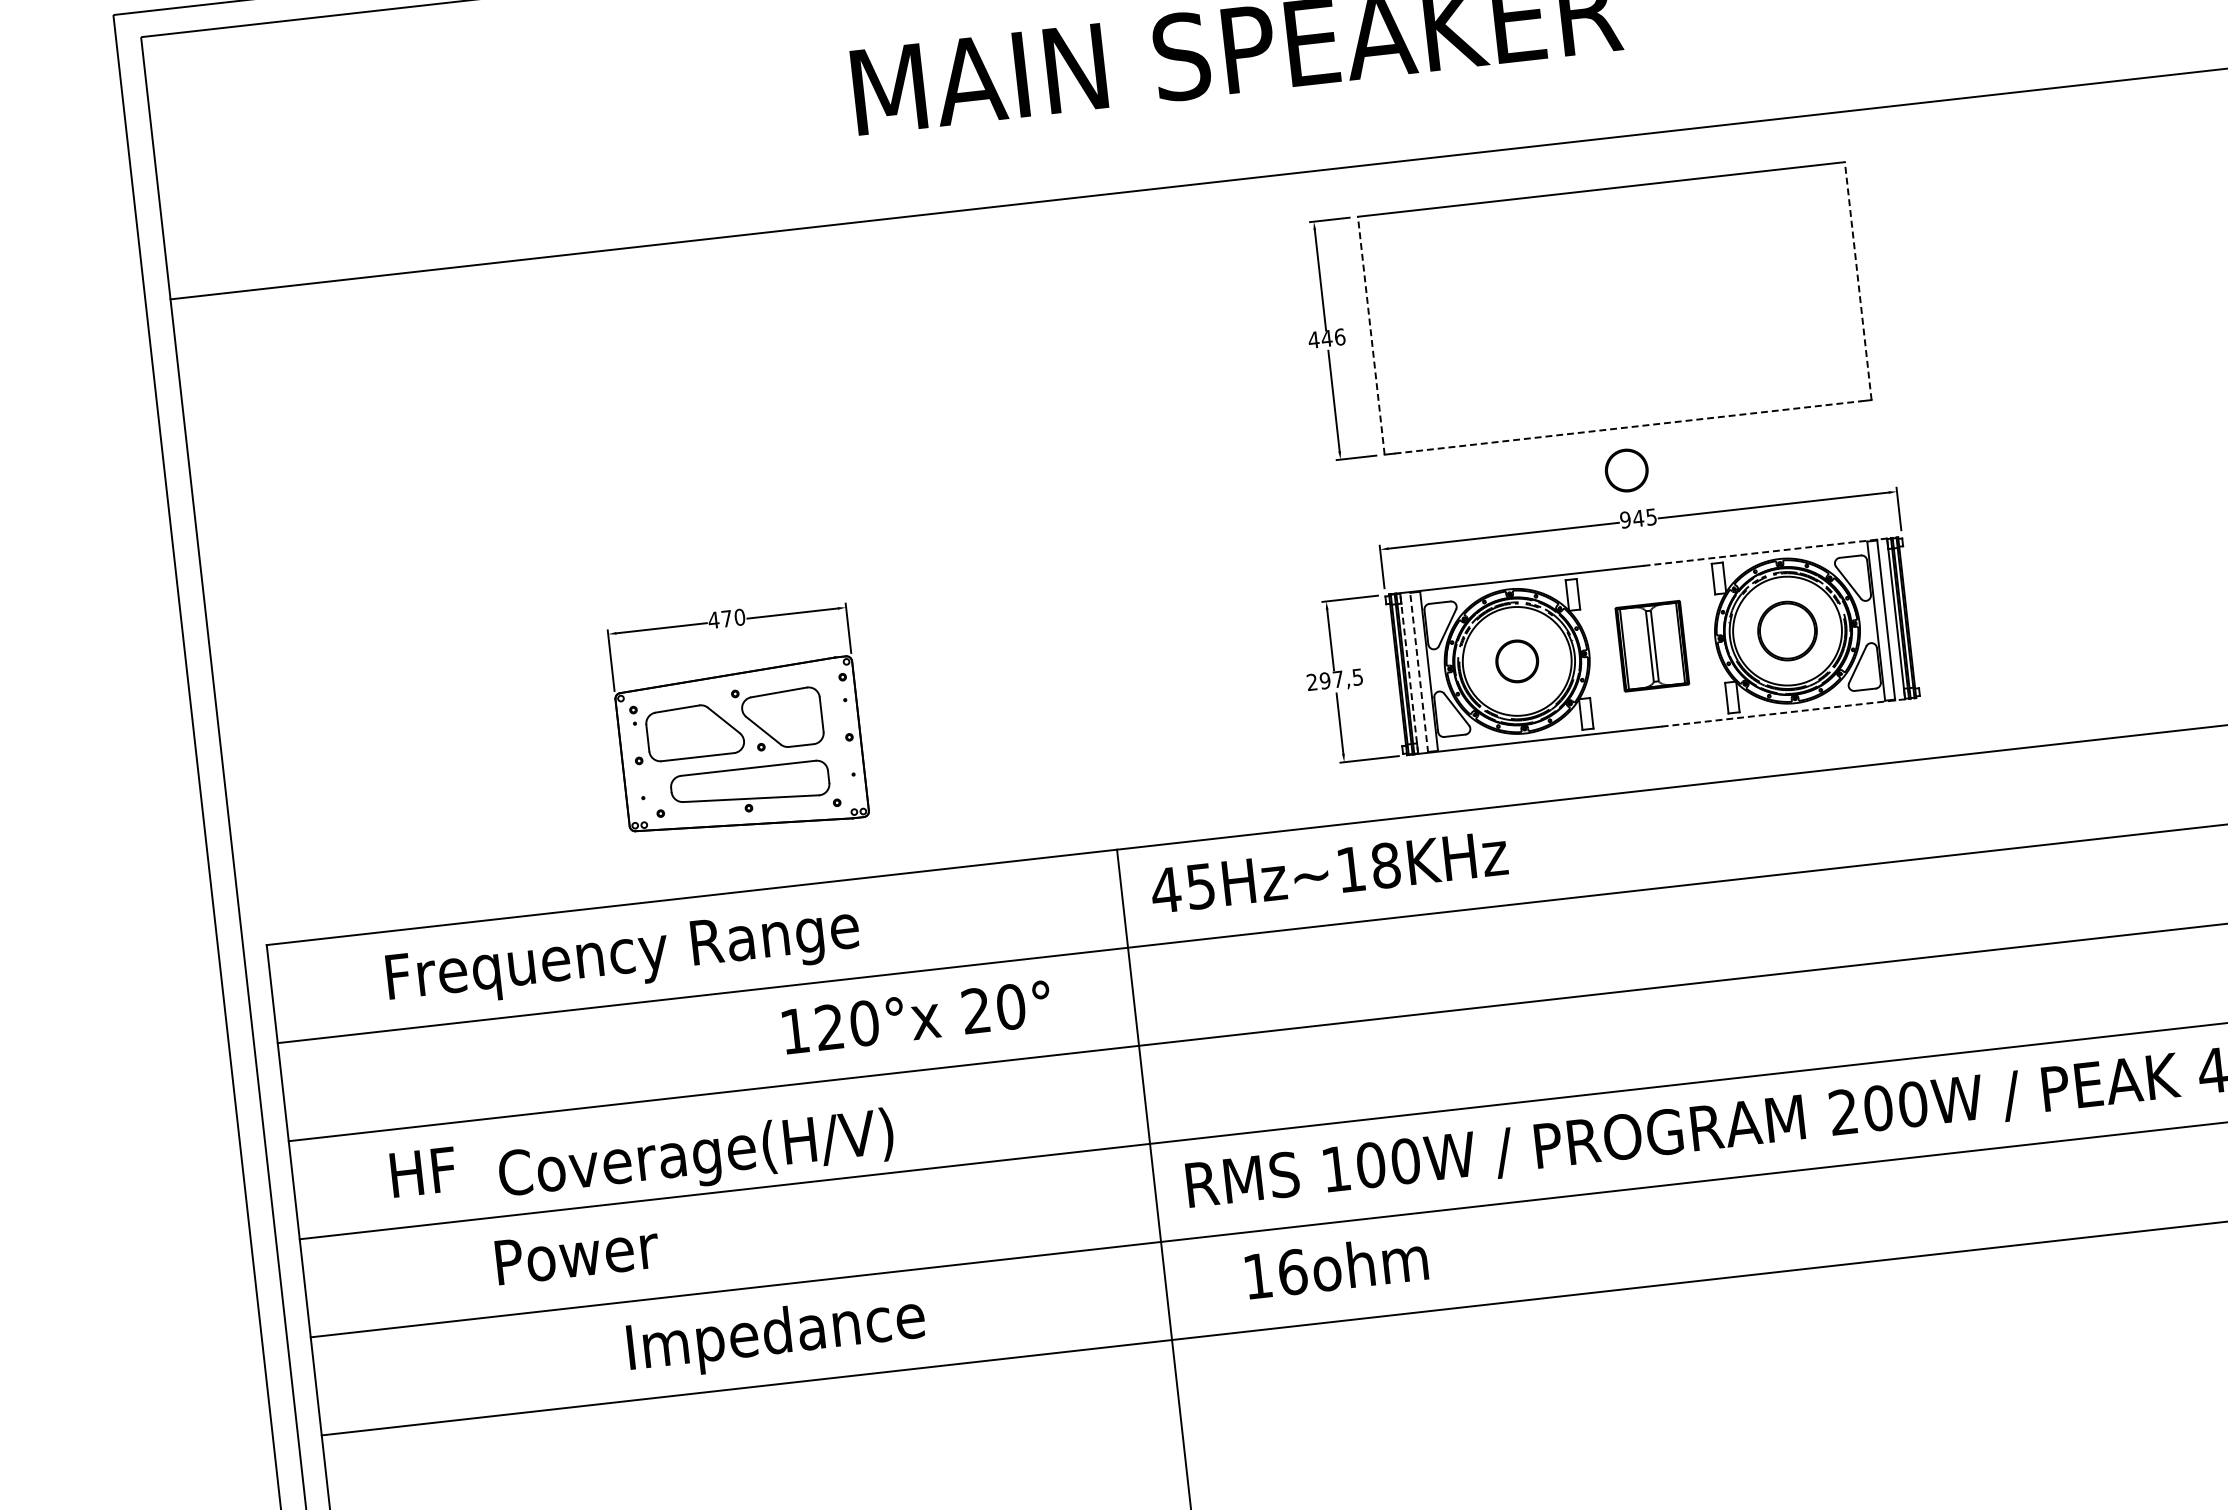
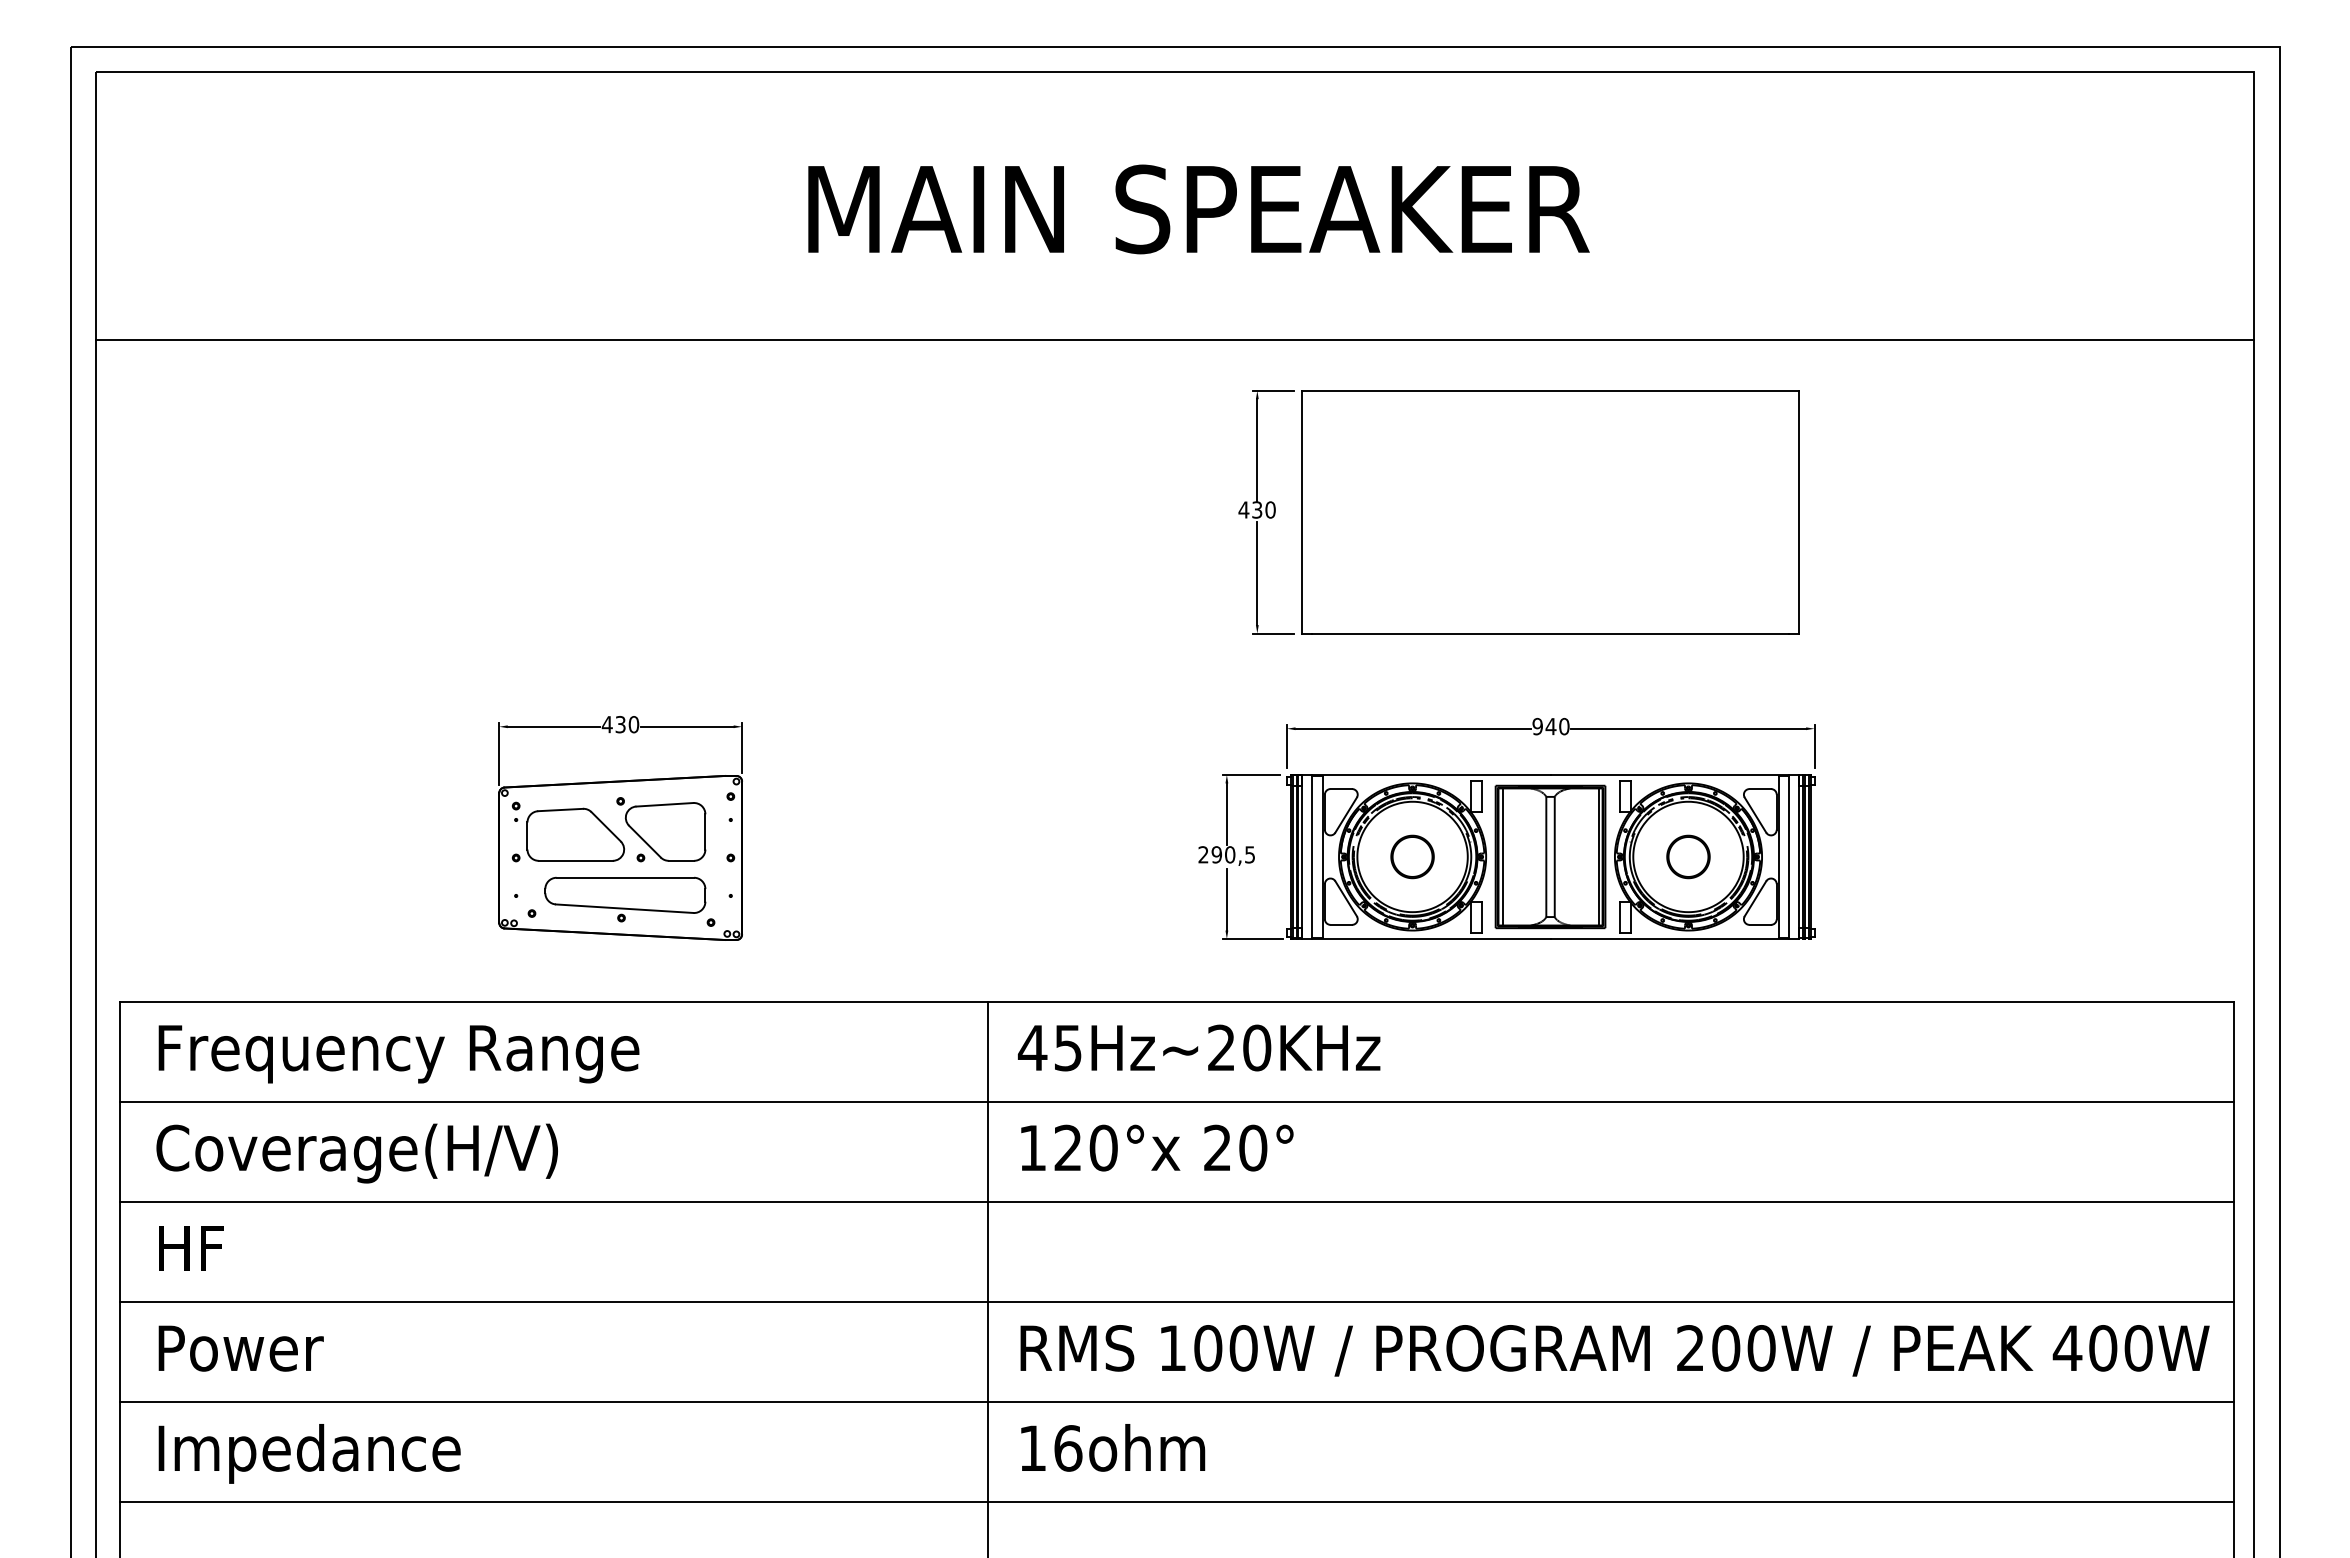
line: (1858, 280) -> (1799, 511), dashed -> solid
line: (1371, 335) -> (1302, 511), dashed -> solid
text: (1333, 337) -> (1263, 509), 446 -> 430
line: (1628, 427) -> (1551, 633), dashed -> solid
part: (1626, 470) -> (1544, 676), removed
text: (1651, 516) -> (1564, 726), 945 -> 940
line: (1765, 551) -> (1675, 774), dashed -> solid
text: (726, 618) -> (620, 724), 470 -> 430
part: (1787, 630) -> (1688, 856), size x0.71
part: (1652, 645) -> (1550, 856), size x1.67
line: (1419, 671) -> (1312, 856), dashed -> solid
line: (1409, 673) -> (1302, 856), dashed -> solid
text: (1338, 679) -> (1230, 854), 297,5 -> 290,5
line: (1783, 713) -> (1675, 939), dashed -> solid
text: (1368, 867) -> (1239, 1047), 45Hz~18KHz -> 45Hz~20KHz
text: (622, 957) -> (398, 1054), moved
text: (917, 1016) -> (1157, 1147), moved
text: (695, 1157) -> (356, 1153), moved
text: (423, 1172) -> (191, 1248), moved
text: (576, 1254) -> (240, 1348), moved
text: (1337, 1266) -> (1113, 1447), moved
text: (776, 1336) -> (309, 1453), moved

